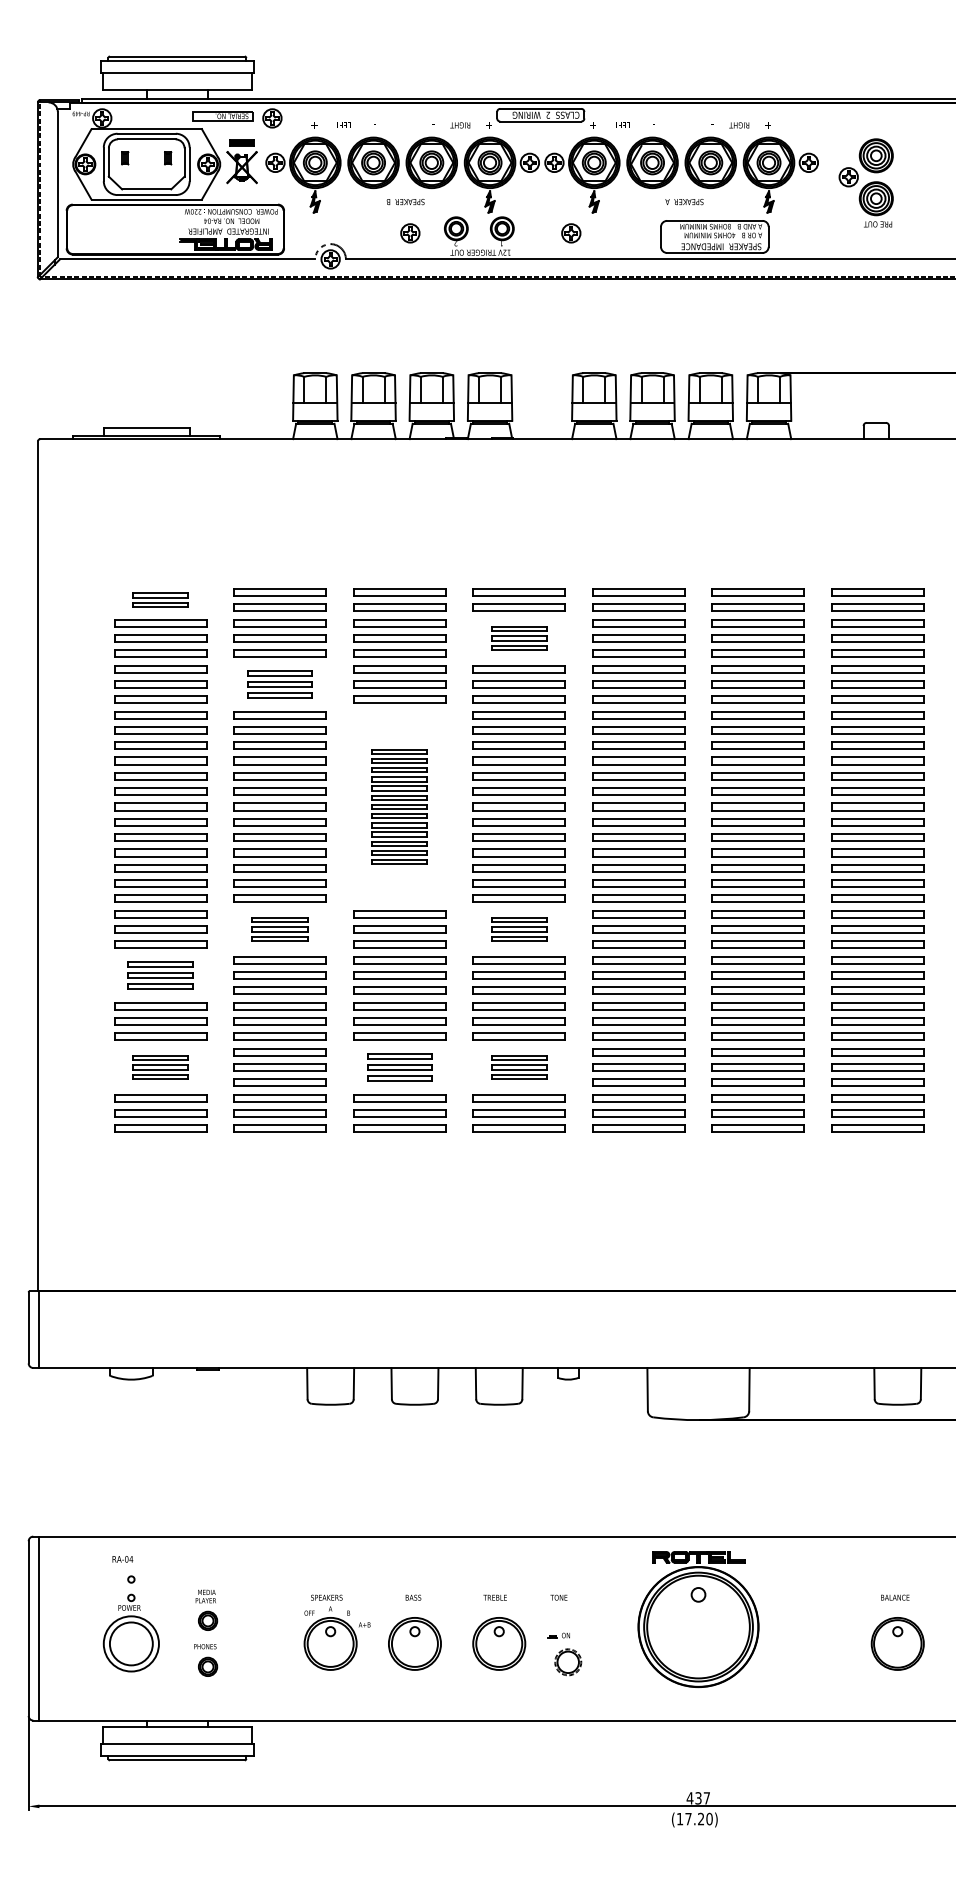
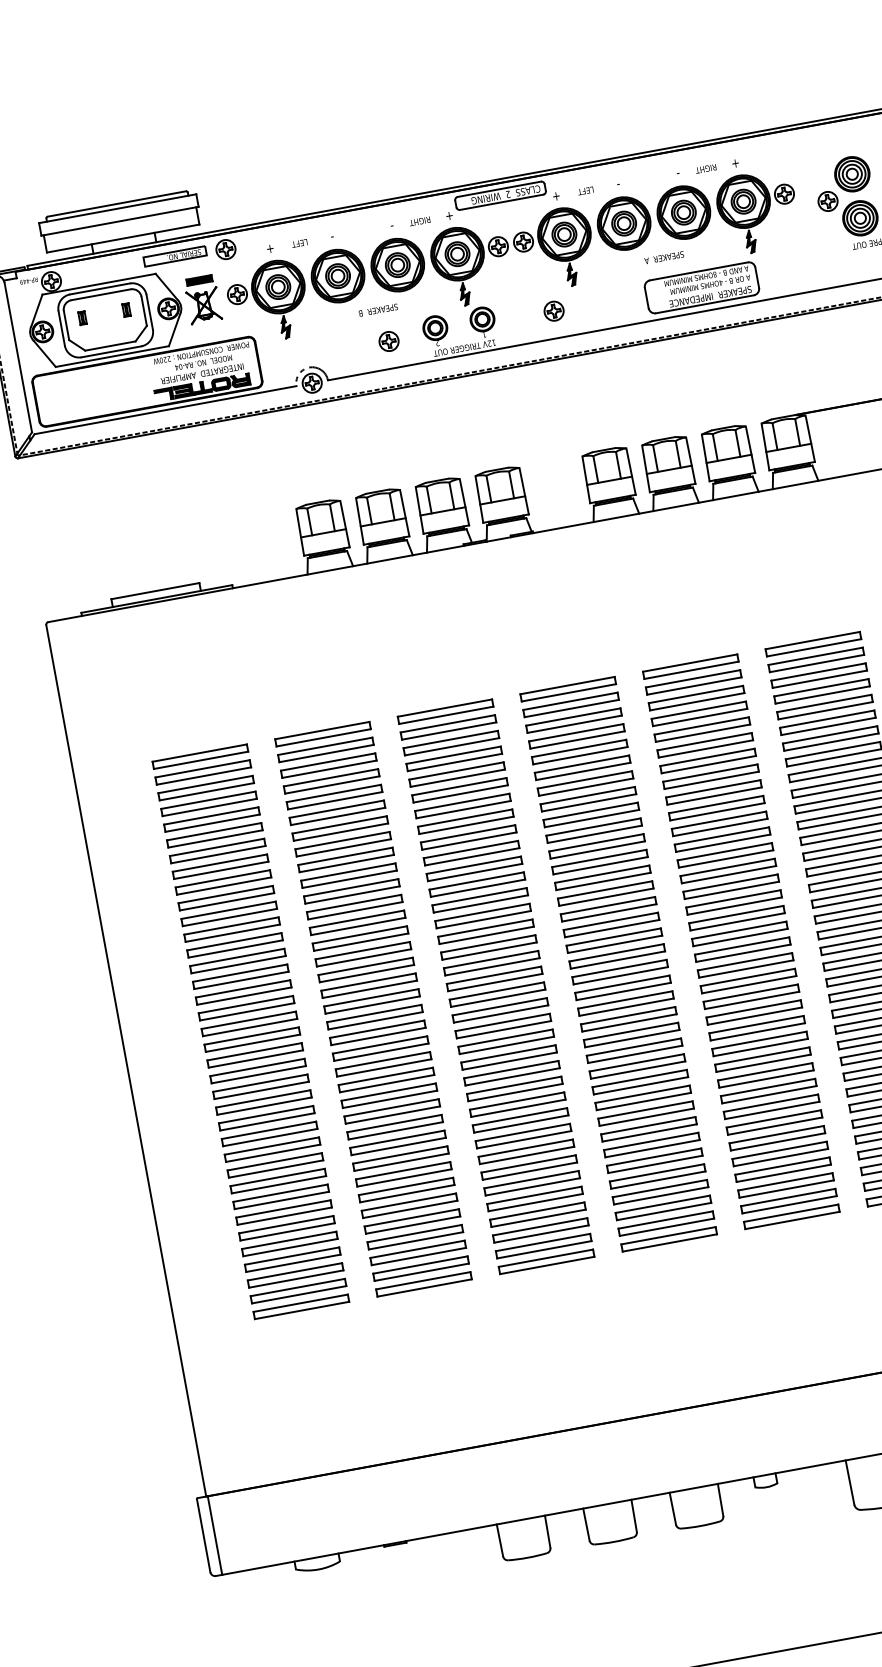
part: (160, 599) -> (201, 763), size x1.67
part: (518, 638) -> (576, 736), size x1.67
part: (279, 684) -> (339, 828), size x1.43
part: (399, 806) -> (485, 931), size x1.67
part: (279, 929) -> (385, 1079), size x1.67
part: (518, 929) -> (630, 1035), size x1.67
part: (160, 975) -> (272, 1149), size x1.43
part: (160, 1067) -> (289, 1243), size x1.67
part: (399, 1067) -> (534, 1198), size x1.43
part: (518, 1067) -> (656, 1176), size x1.67

